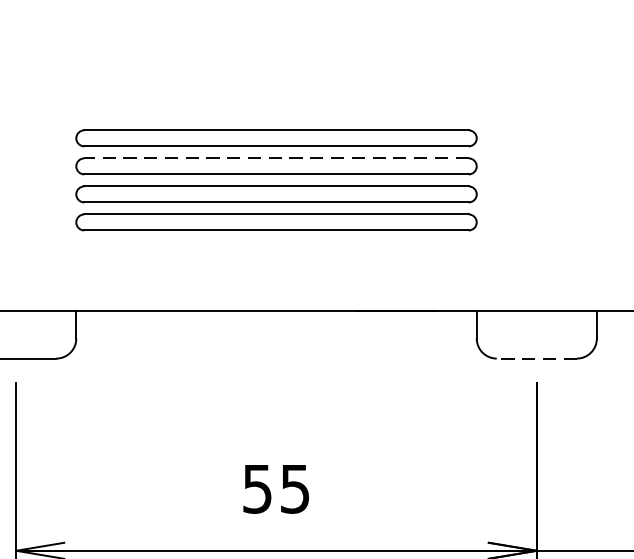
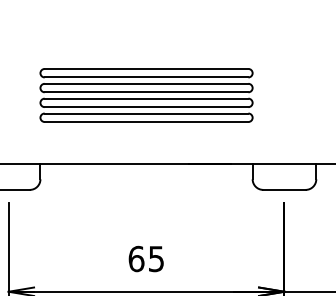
line: (276, 157) -> (146, 83), dashed -> solid
line: (534, 357) -> (283, 189), dashed -> solid
text: (257, 488) -> (136, 258), 55 -> 65

